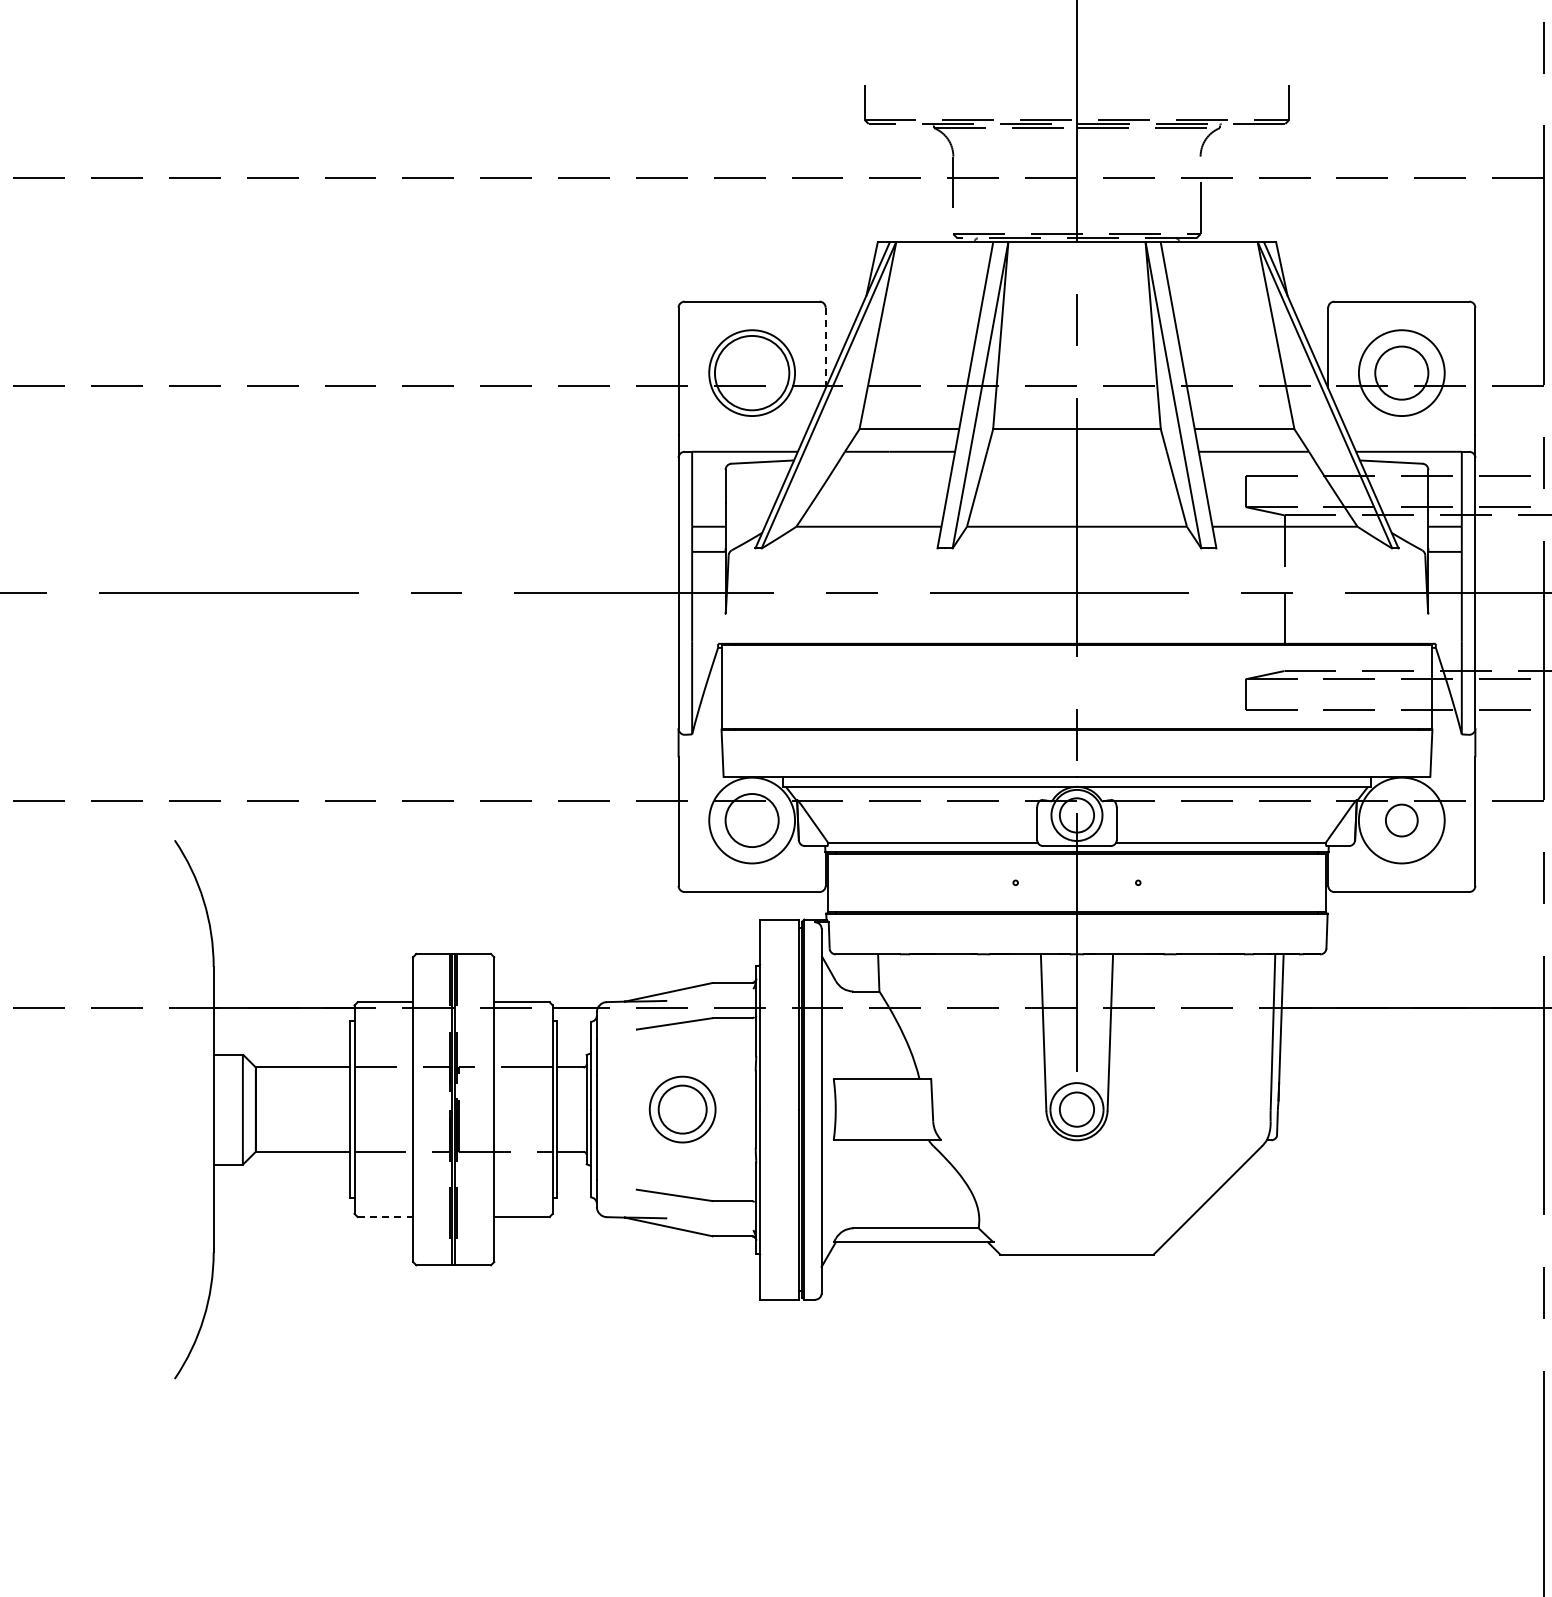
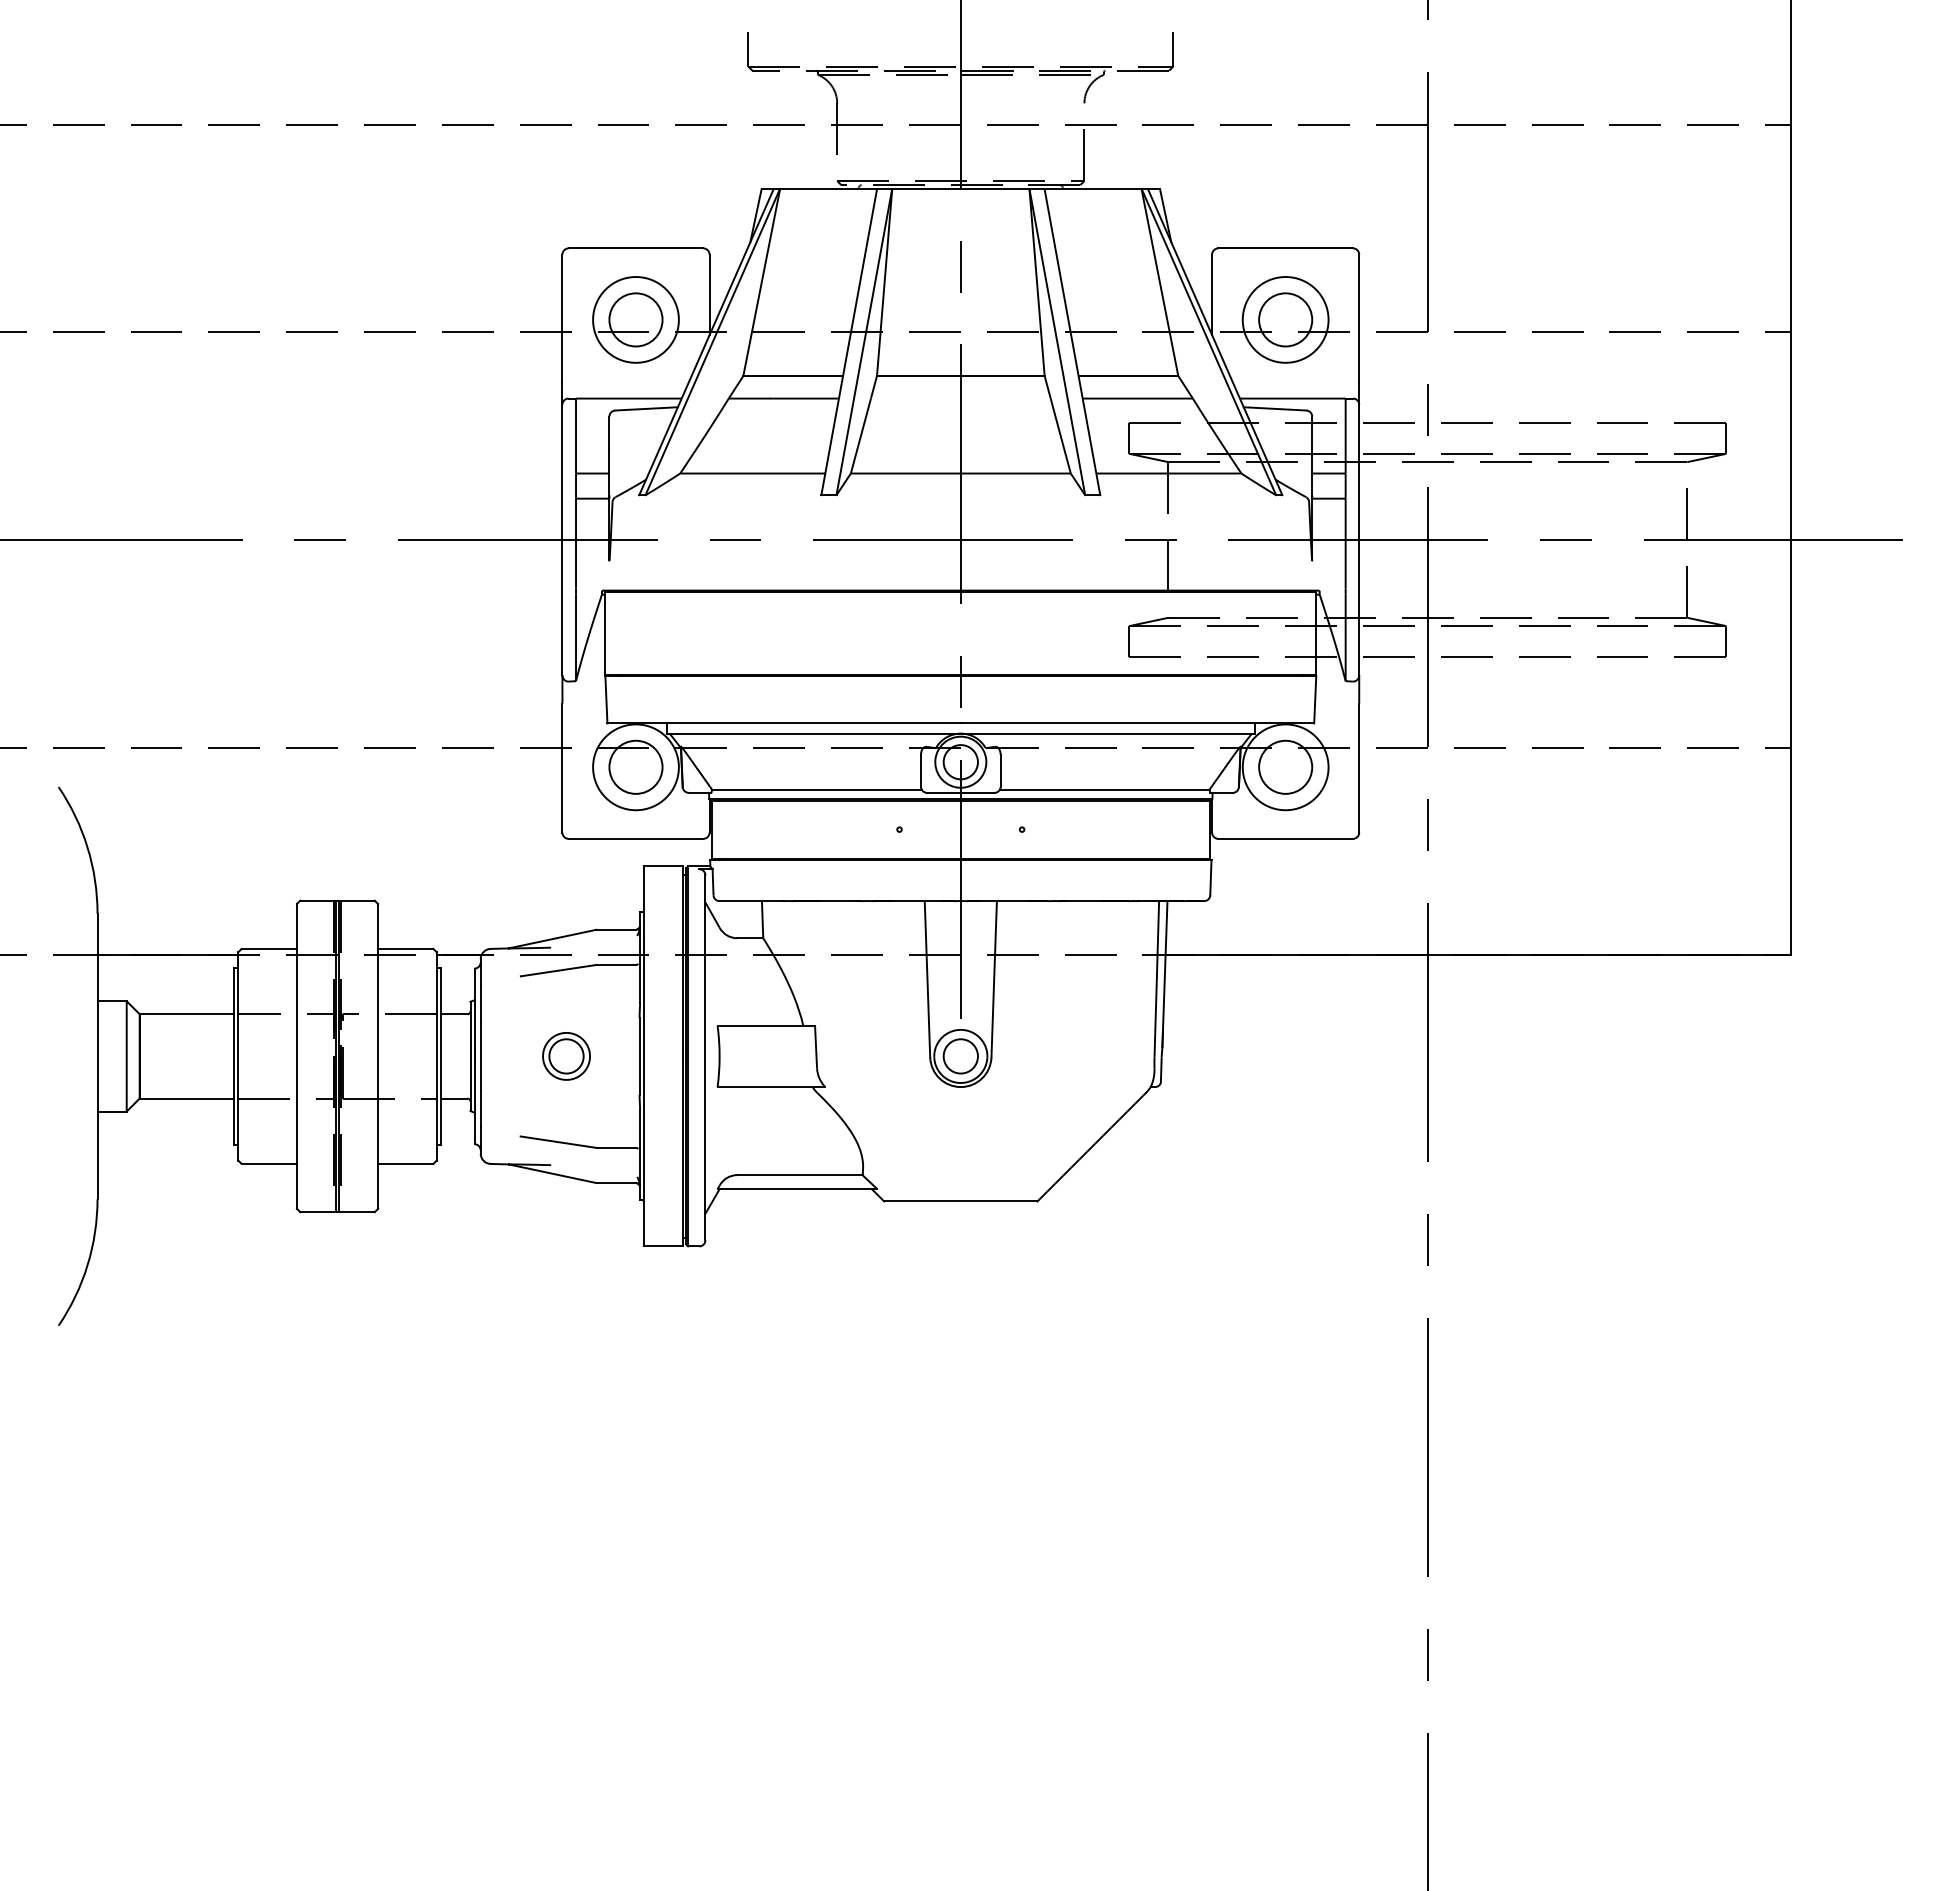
line: (825, 348) -> (709, 295), dashed -> solid
circle: (751, 372) -> (635, 319), size x0.71
circle: (1401, 819) -> (1285, 766), size x1.67
part: (682, 1109) -> (566, 1056), size x0.71
line: (385, 1216) -> (269, 1163), dashed -> solid

